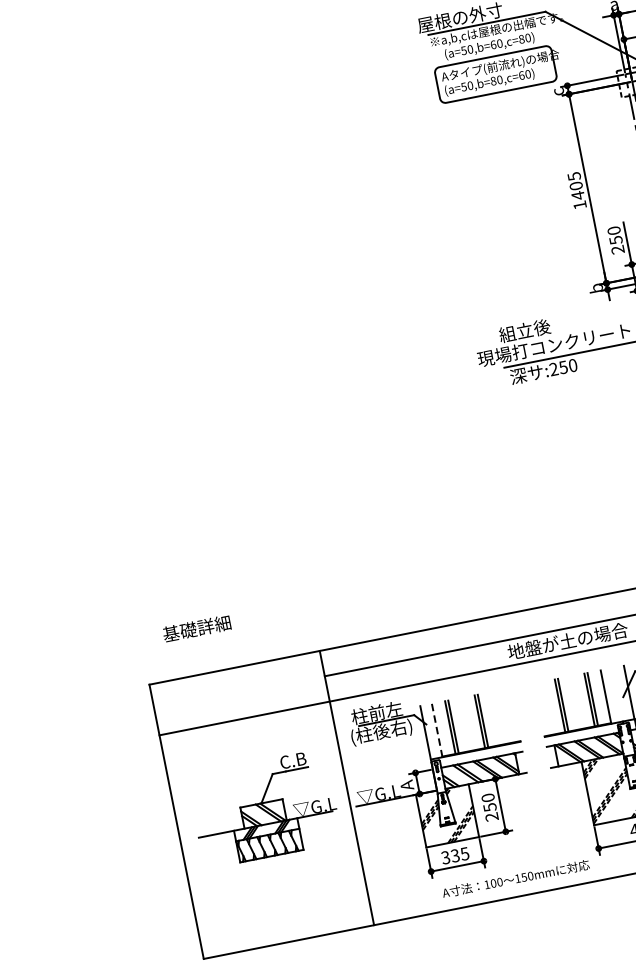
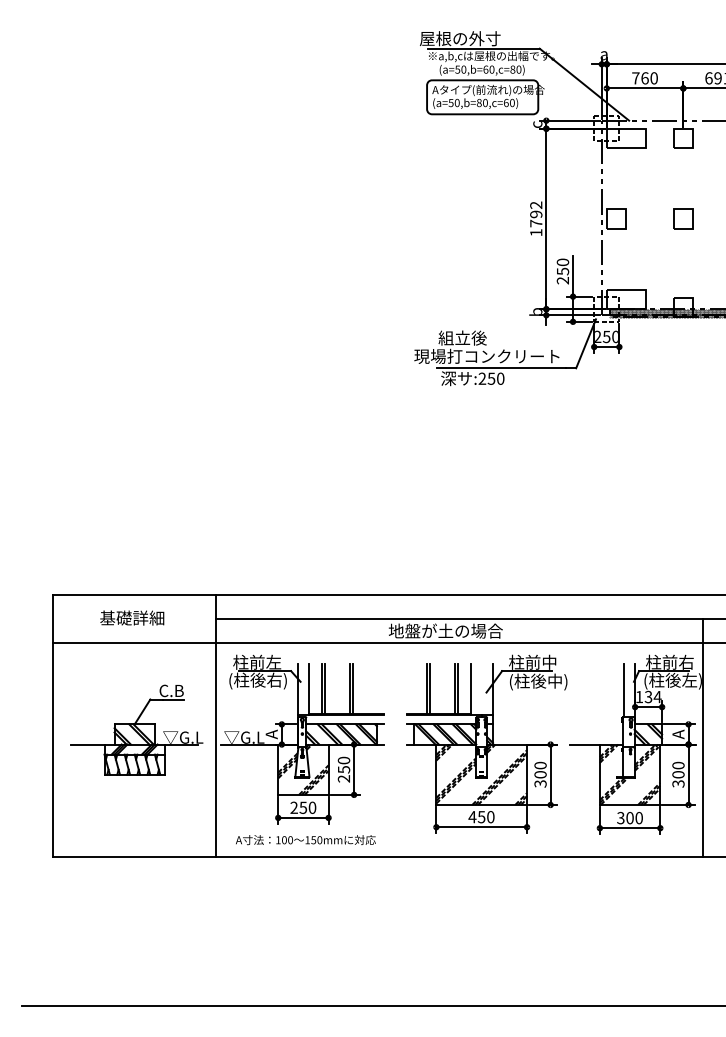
text: (576, 186) -> (536, 214), 1405 -> 1792
text: (197, 627) -> (132, 617), moved
line: (437, 730) -> (309, 689), dashed -> solid
text: (455, 855) -> (303, 807), 335 -> 250
text: (515, 879) -> (305, 840), moved

